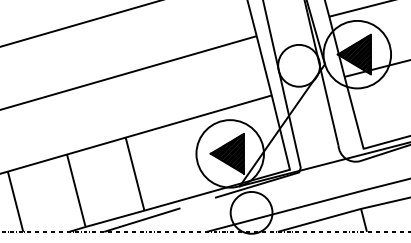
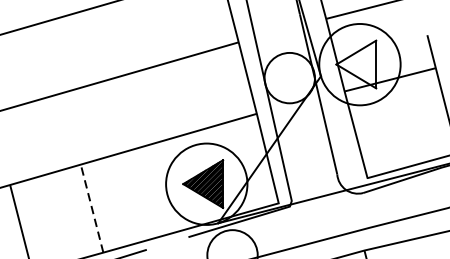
hatch: (354, 54) -> (356, 64), removed
line: (135, 174) -> (92, 209), solid -> dashed

